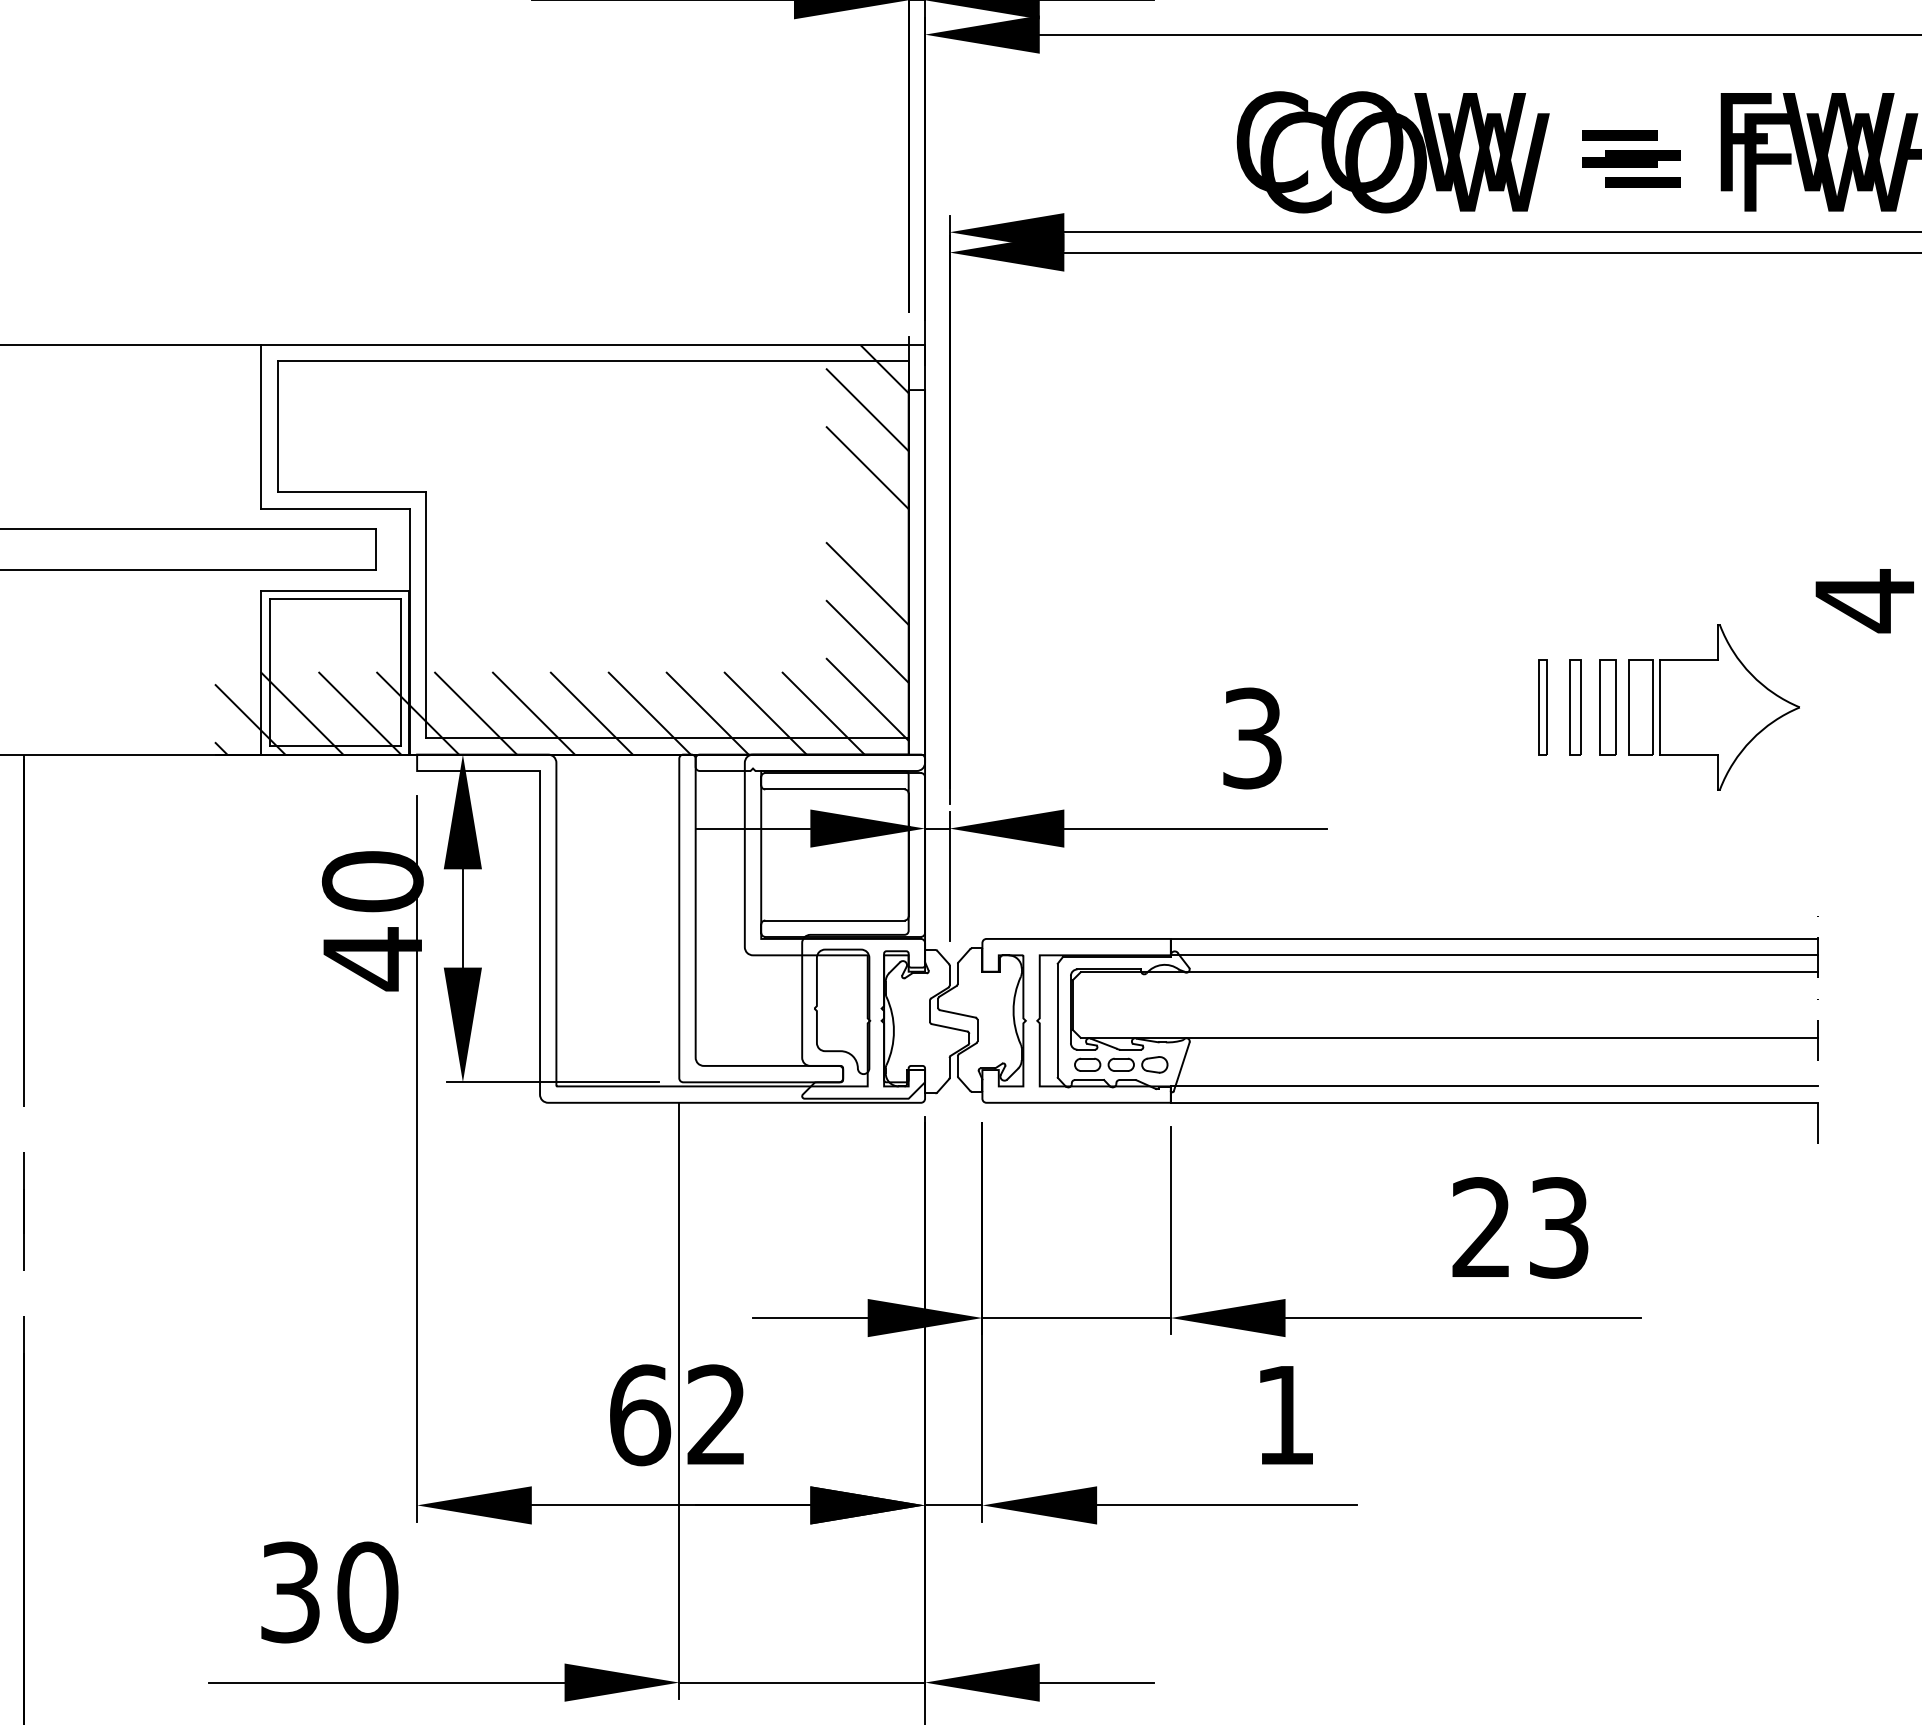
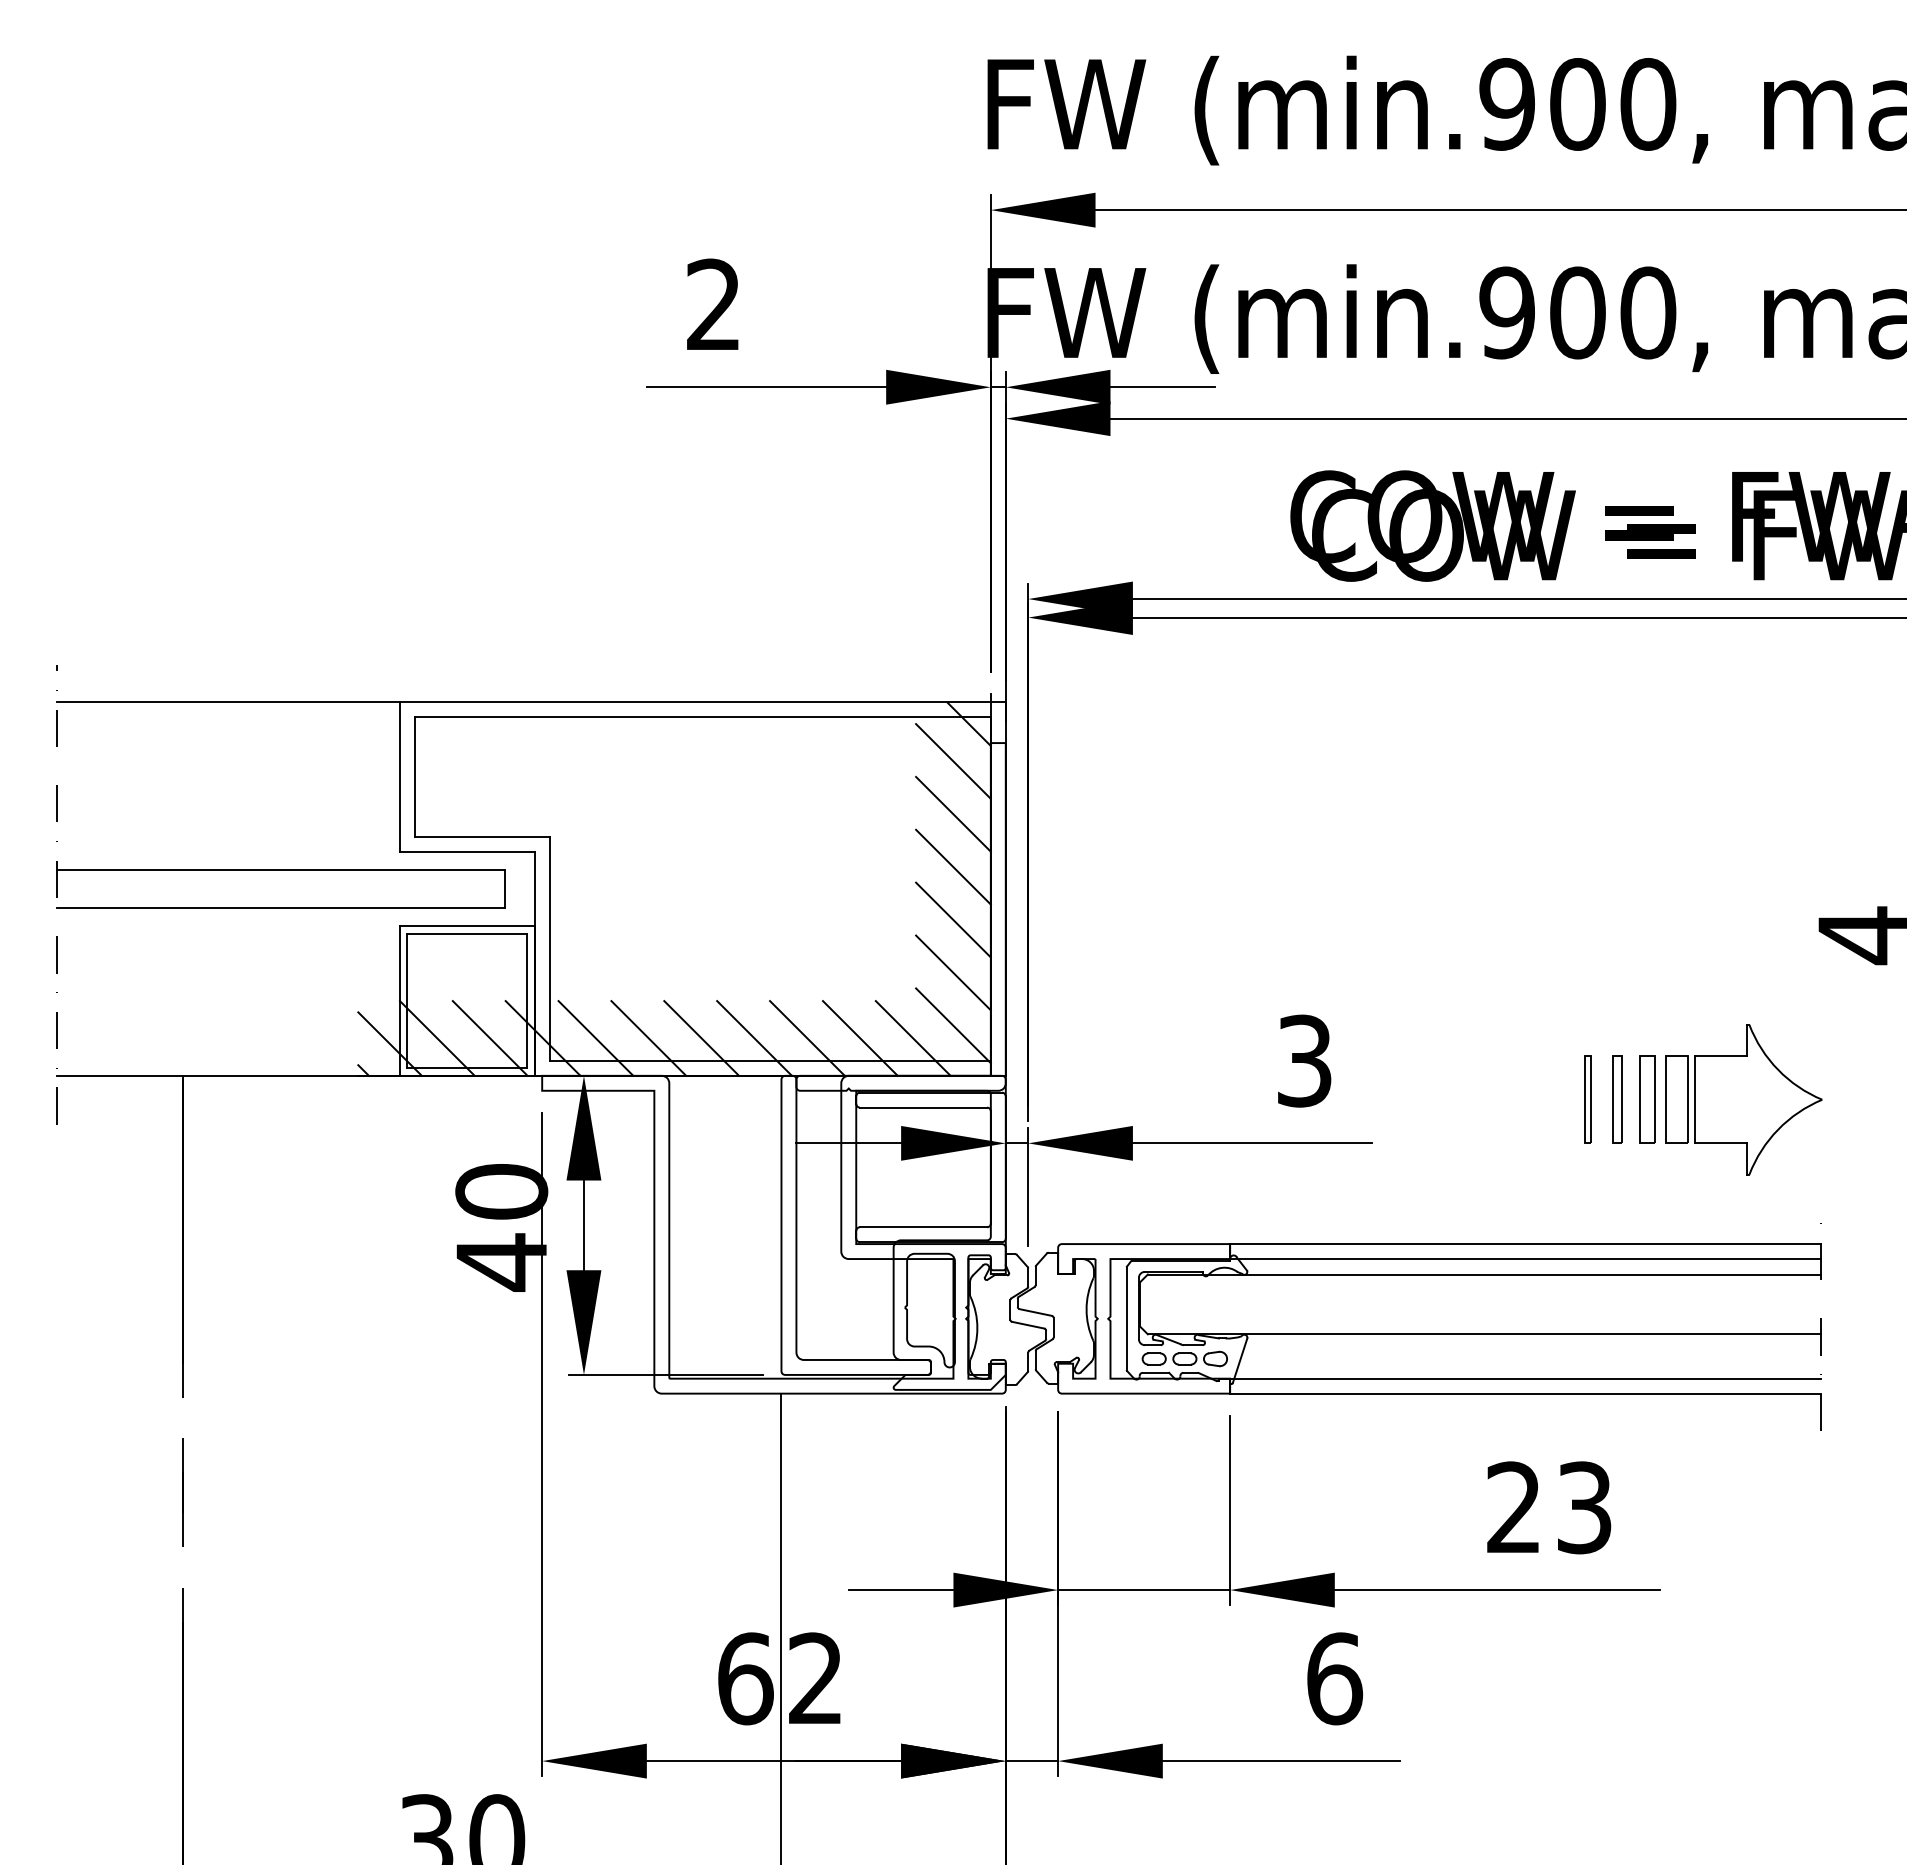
line: (867, 525) -> (953, 866), added
part: (1669, 707) -> (1703, 1099), moved
text: (1286, 1414) -> (1335, 1678), 1 -> 6

